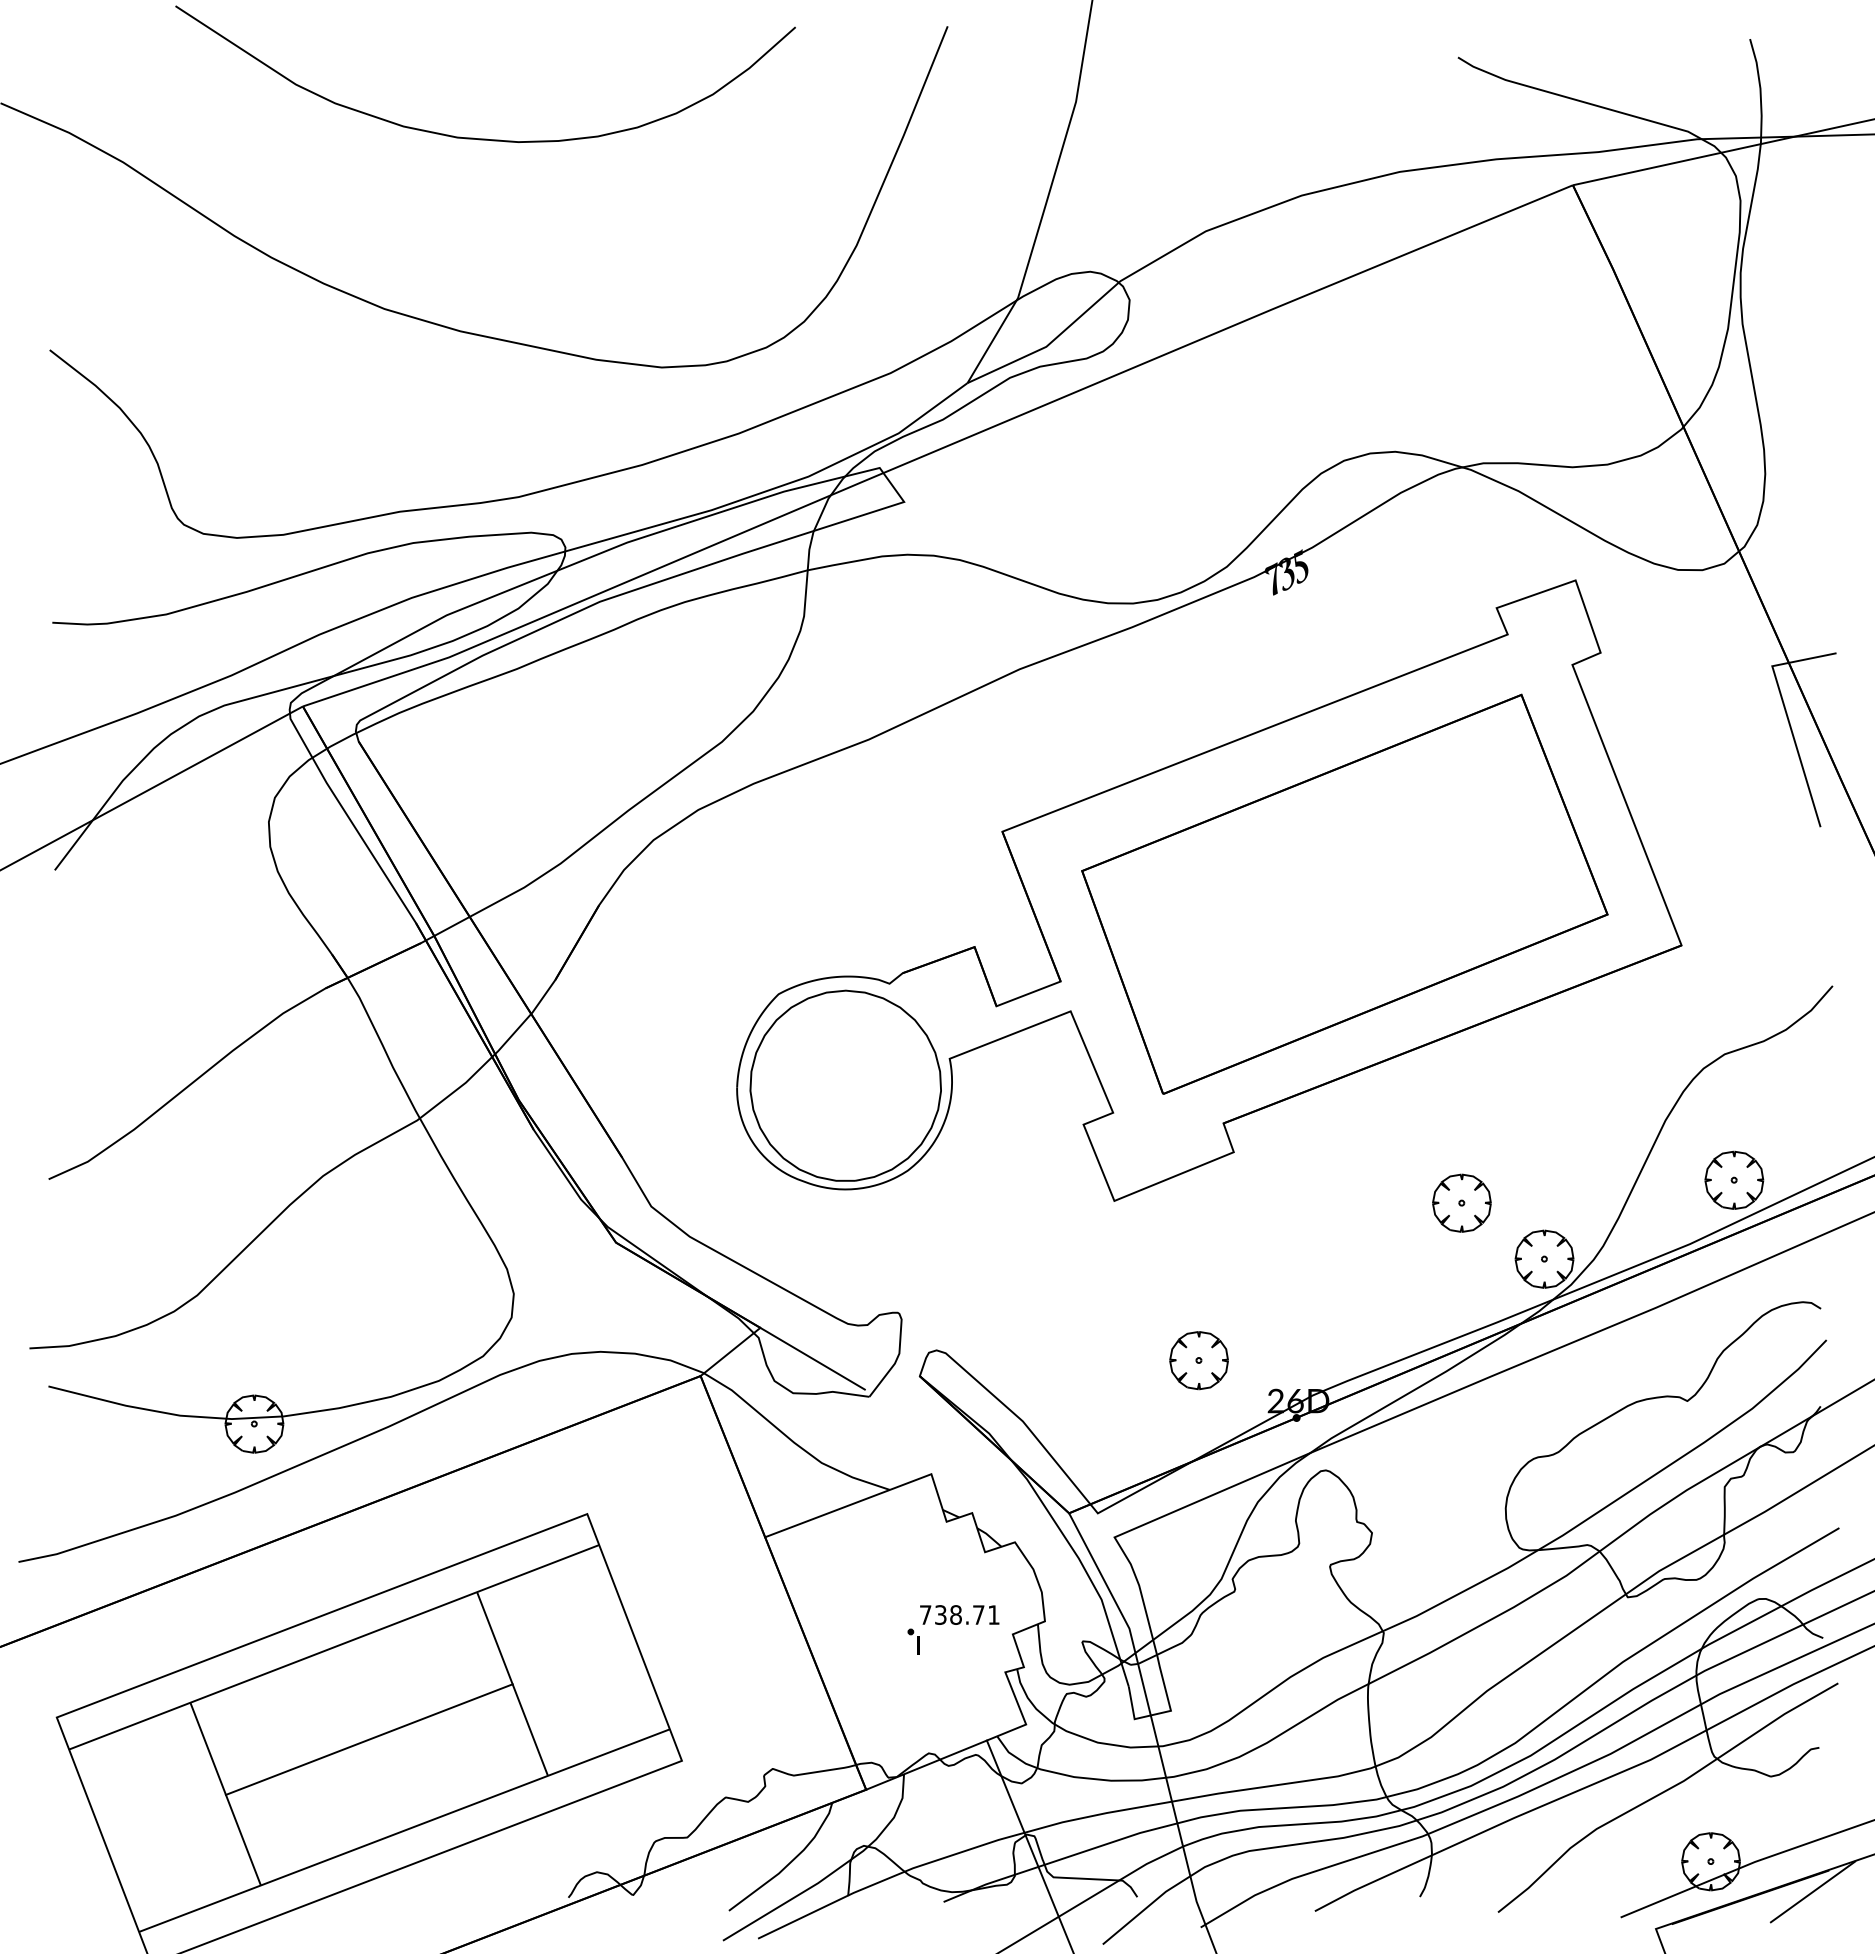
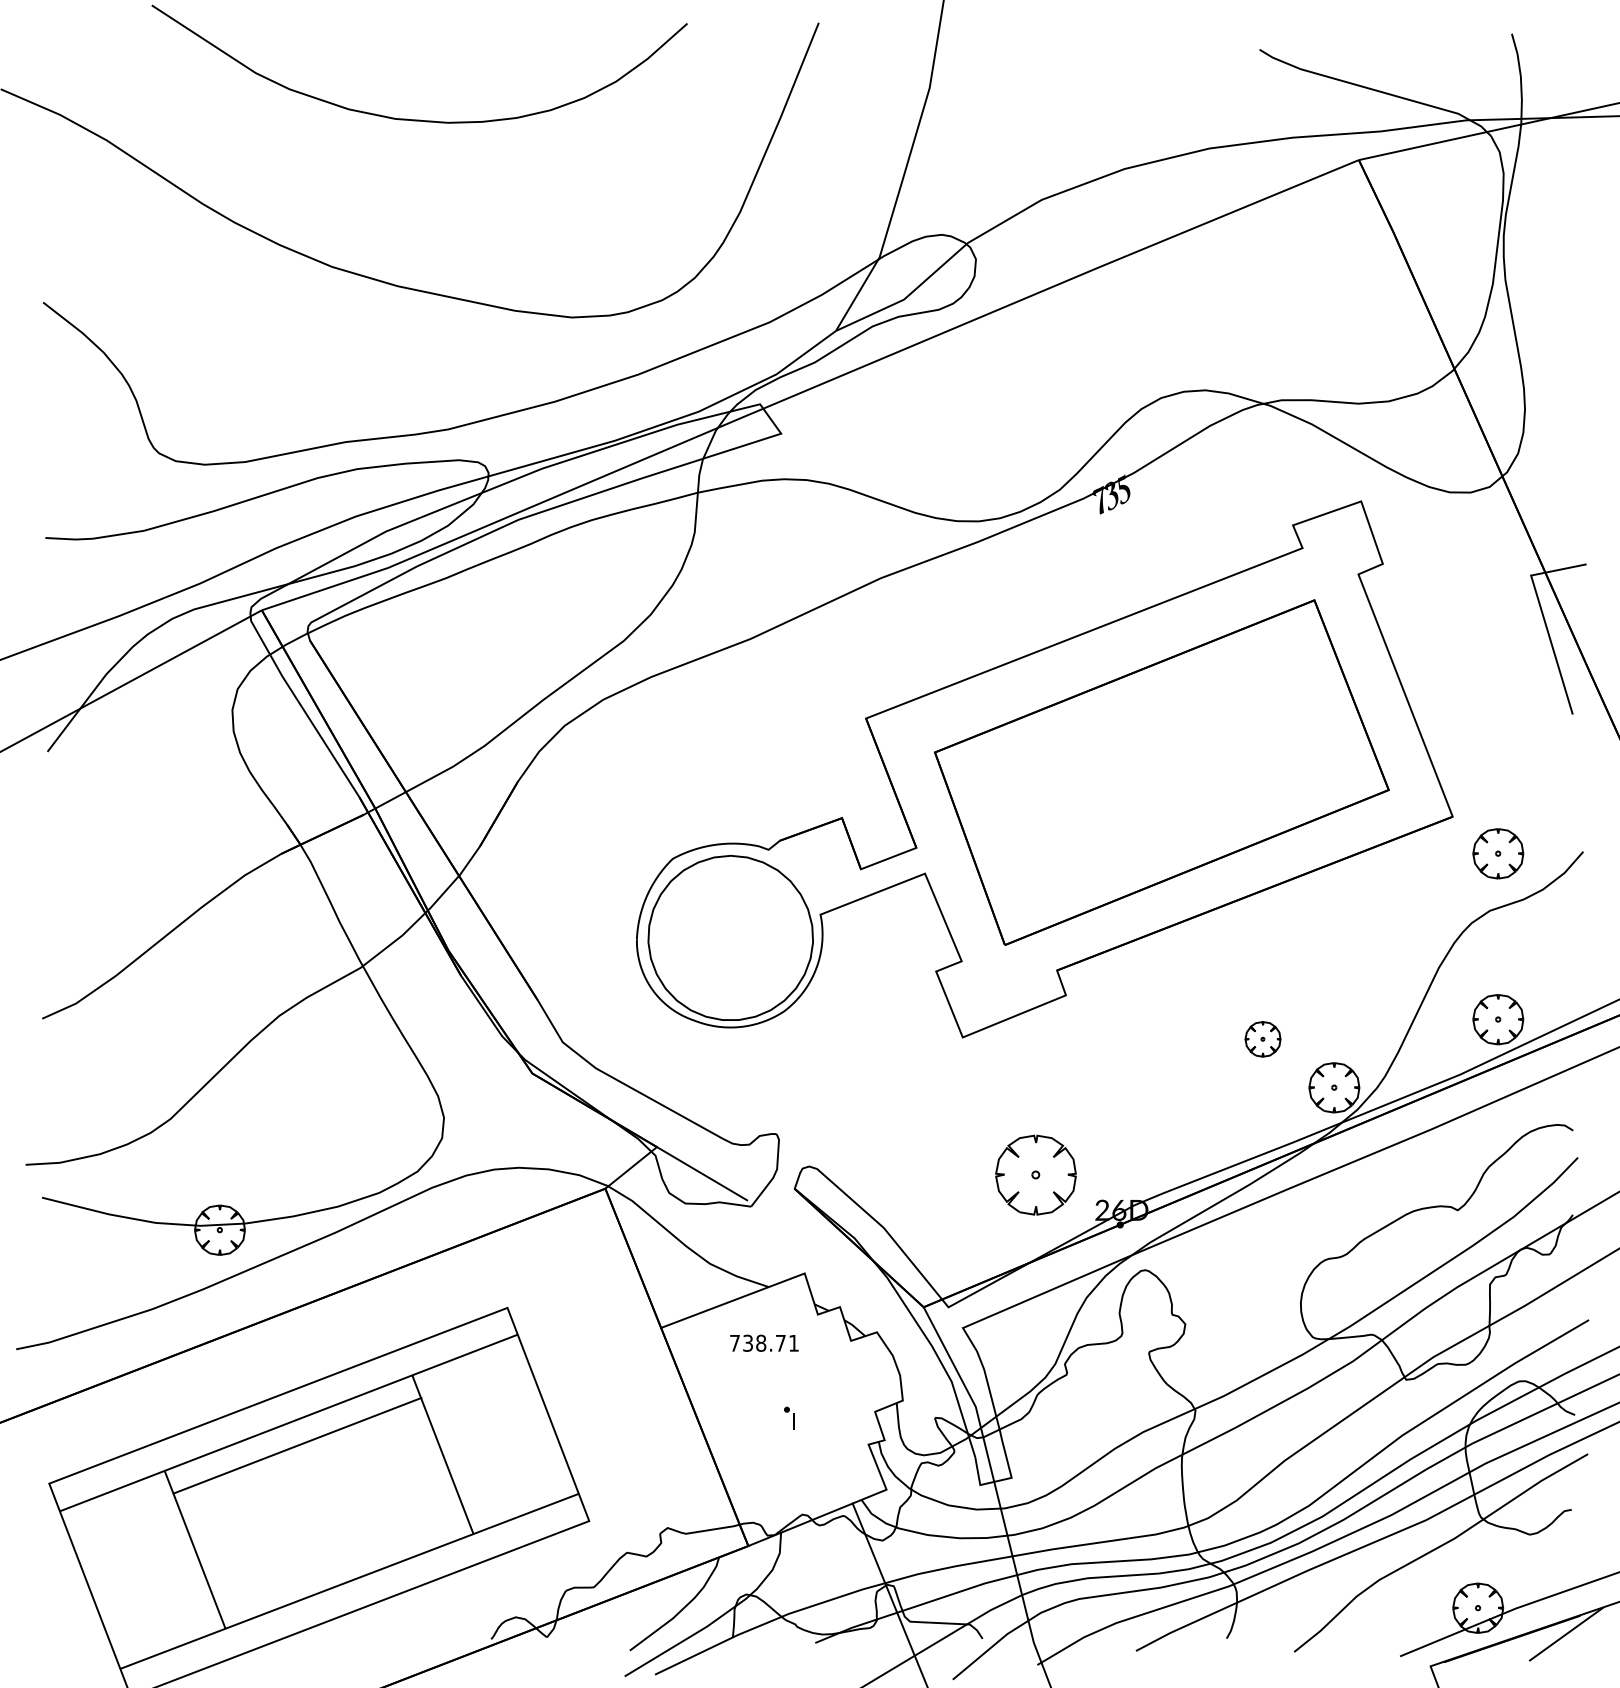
part: (1734, 987) -> (1498, 853), added
part: (1461, 1202) -> (1262, 1038), size x0.7
part: (1198, 1360) -> (1035, 1175), size x1.6
text: (959, 1614) -> (764, 1342), moved
line: (368, 1739) -> (296, 1445), moved

